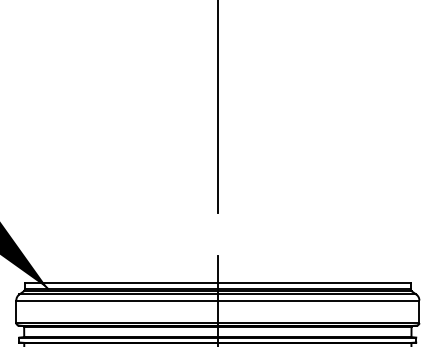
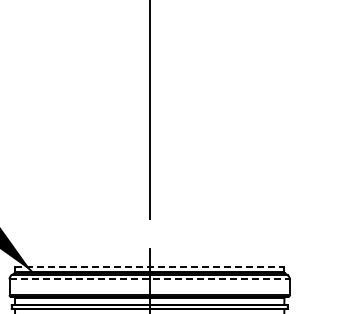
line: (219, 283) -> (150, 267), solid -> dashed
line: (219, 300) -> (150, 279), solid -> dashed

